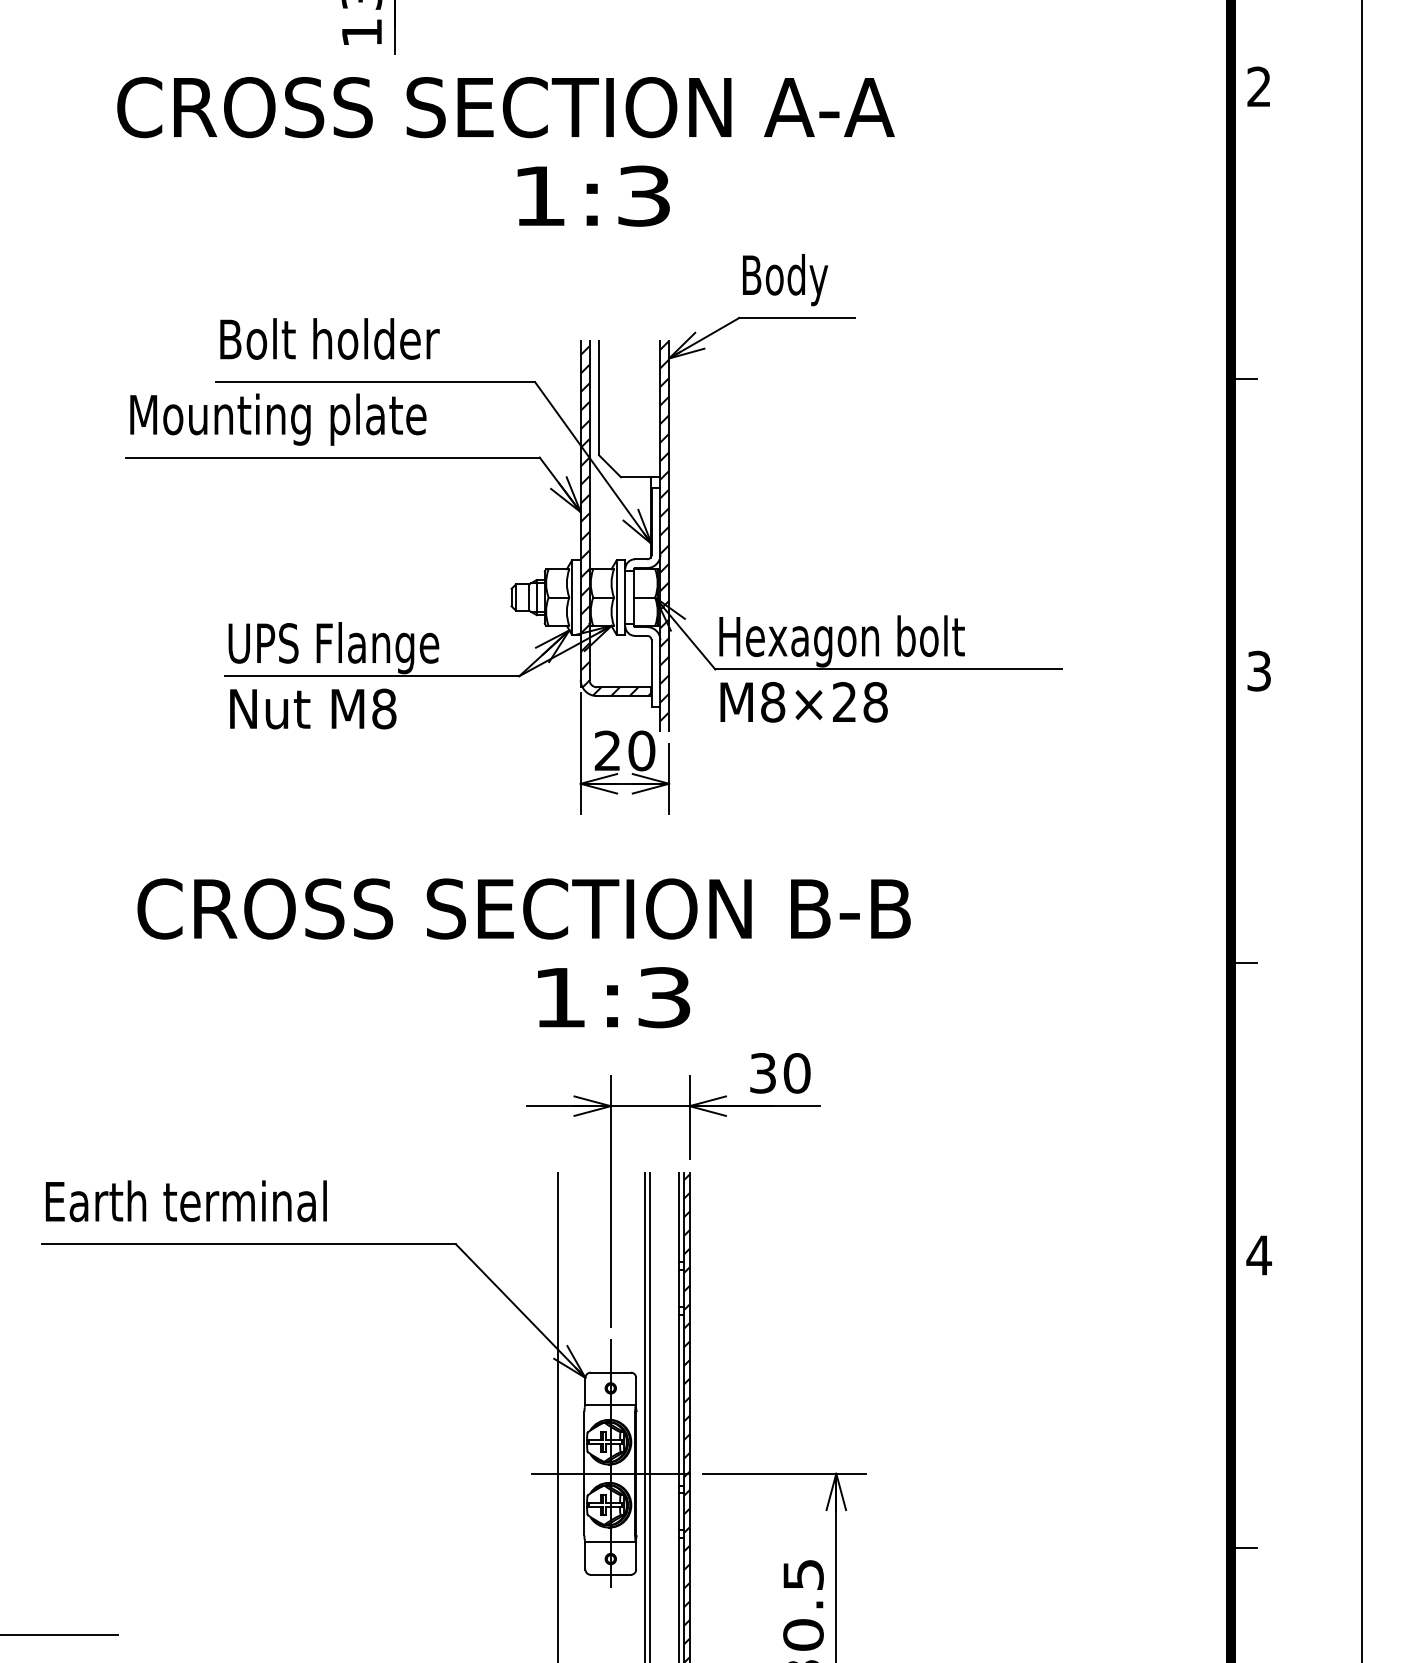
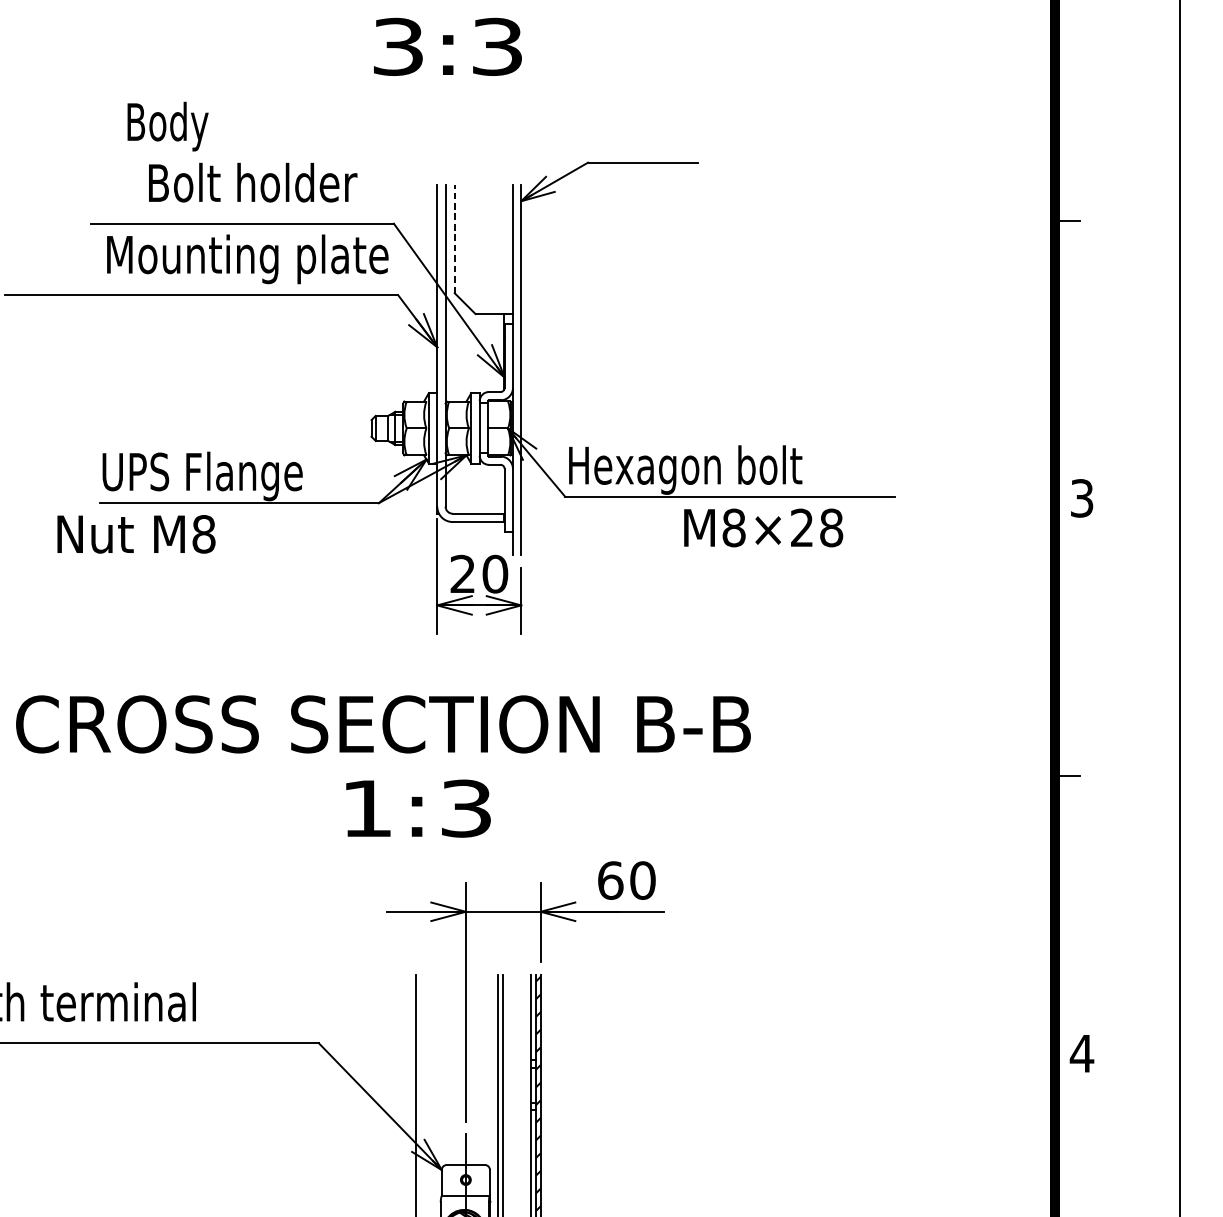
text: (539, 195) -> (398, 46), 1:3 -> 3:3
text: (785, 280) -> (168, 127), moved
text: (329, 338) -> (252, 182), moved
line: (599, 397) -> (455, 238), solid -> dashed
text: (278, 419) -> (247, 259), moved
hatch: (615, 521) -> (470, 356), removed
hatch: (664, 536) -> (516, 370), removed
text: (803, 702) -> (763, 528), moved
text: (313, 708) -> (136, 533), moved
text: (614, 997) -> (418, 808), moved
text: (763, 1073) -> (610, 880), 30 -> 60

